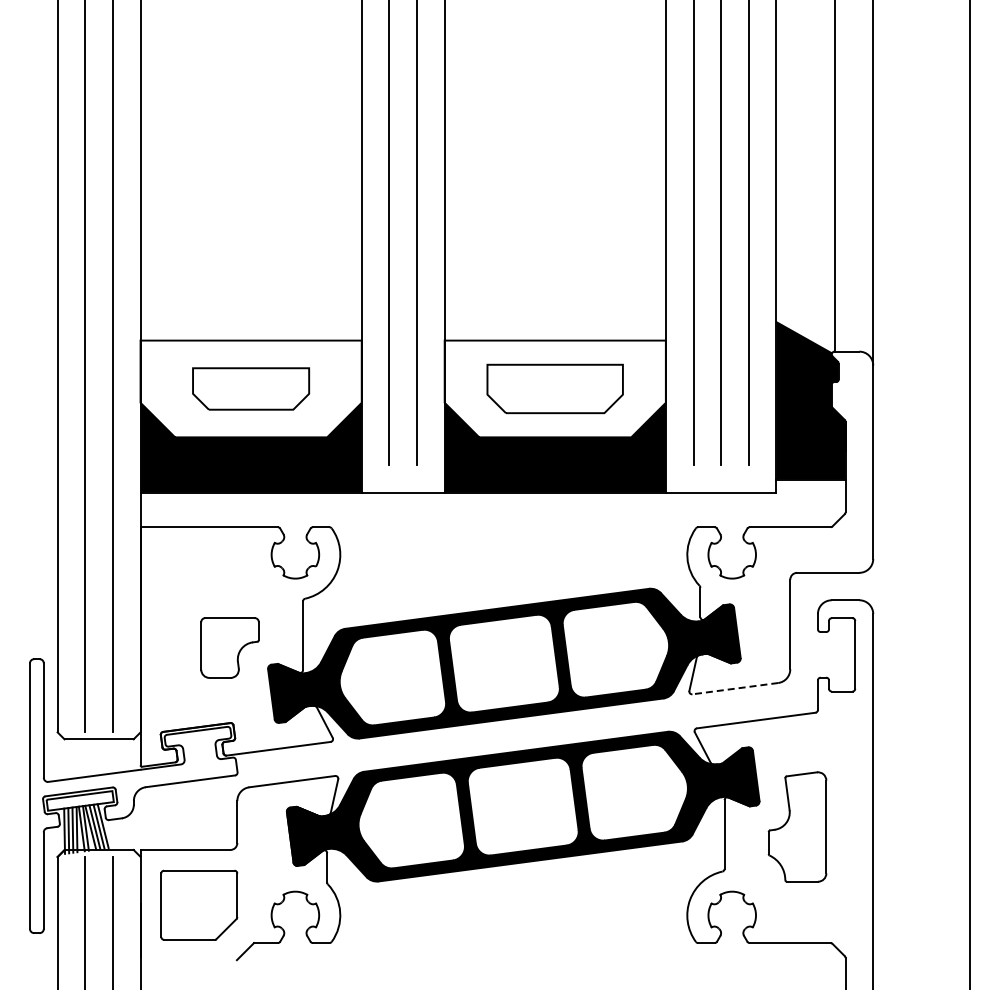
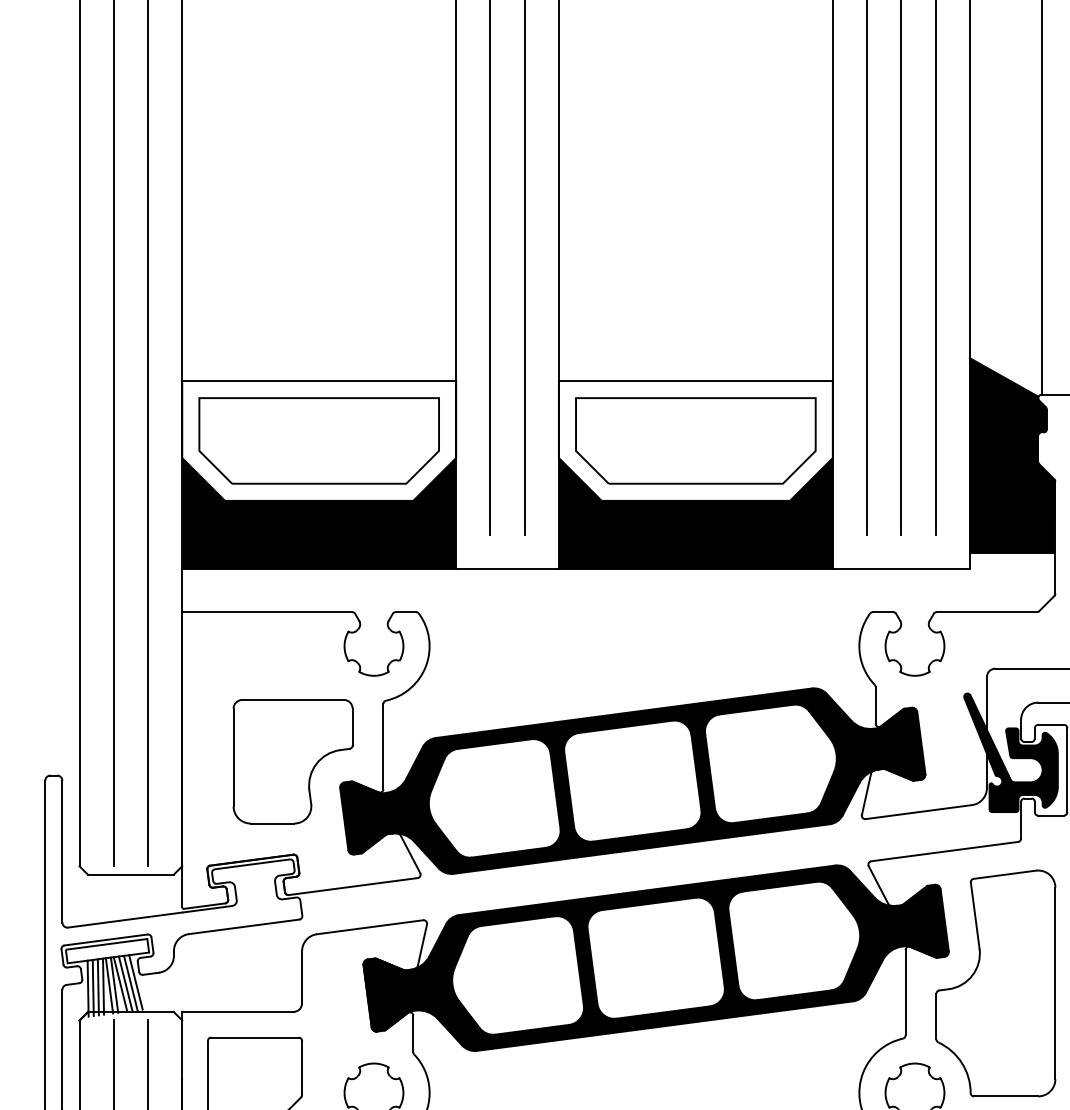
part: (250, 388) -> (318, 440), size x1.67
part: (554, 388) -> (694, 440), size x1.43
fill: (809, 640) -> (1010, 752), added
part: (229, 647) -> (292, 761), size x1.67
line: (734, 688) -> (917, 811), dashed -> solid
part: (797, 826) -> (995, 982), size x1.67

